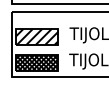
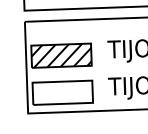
hatch: (36, 63) -> (62, 93), removed

